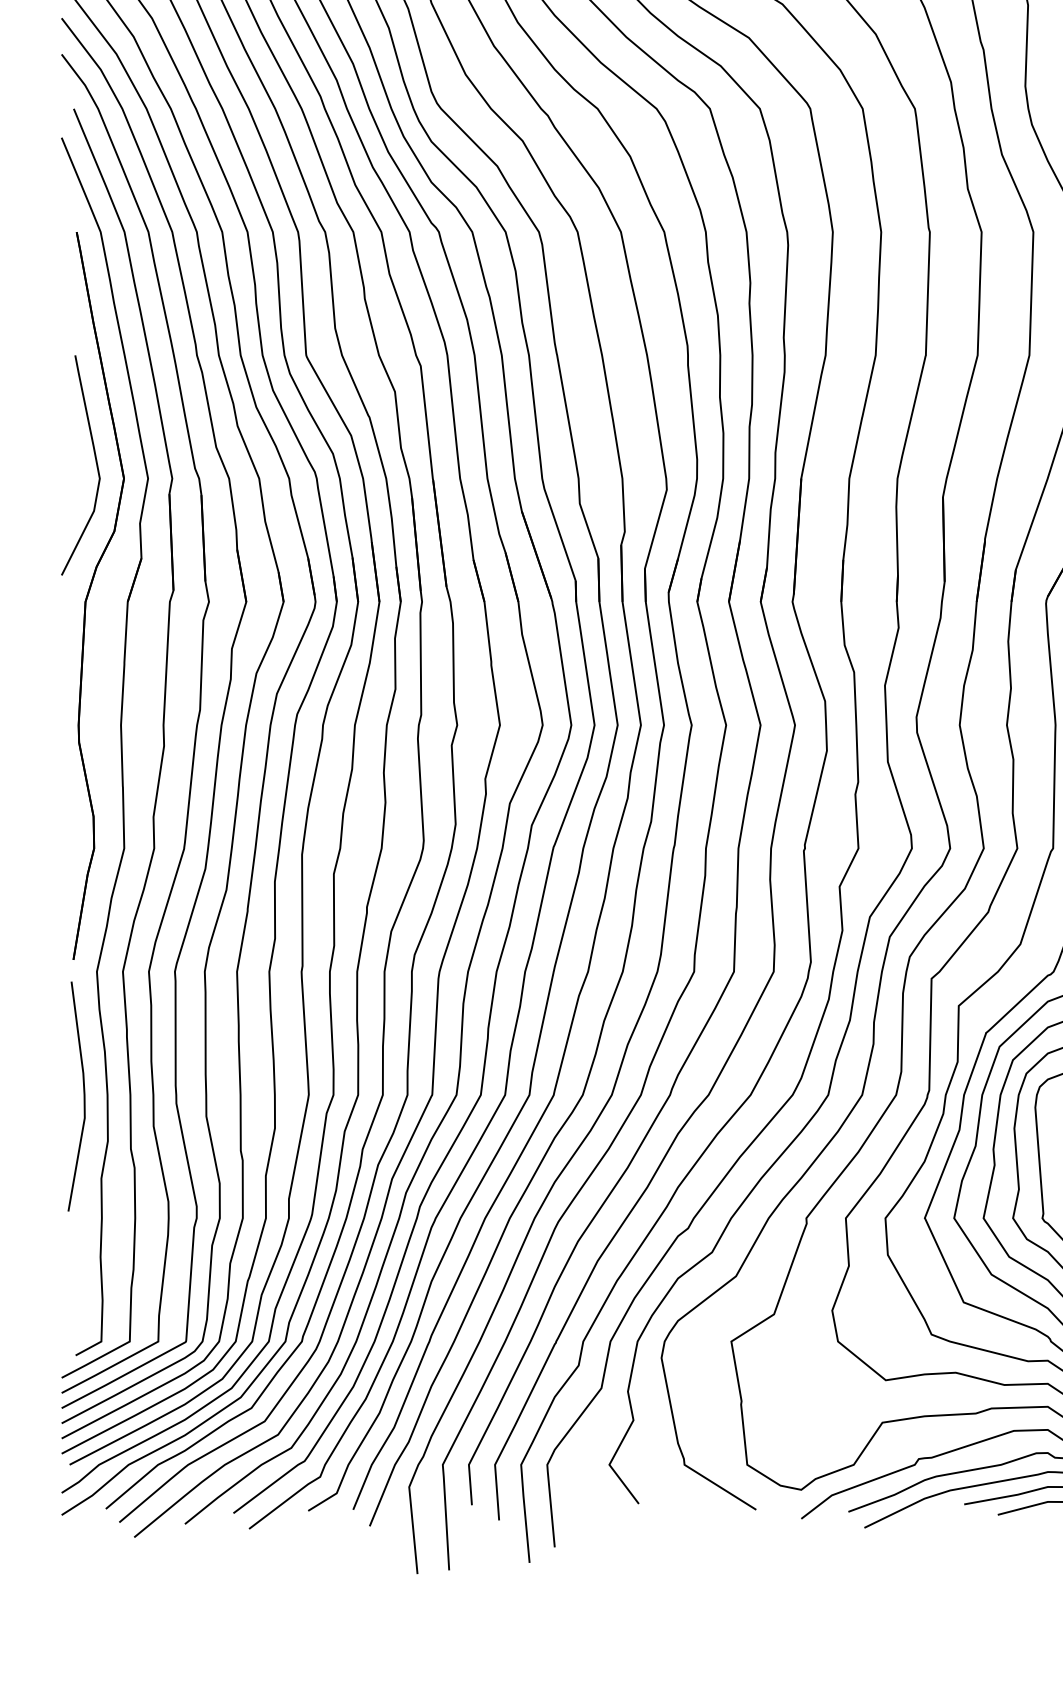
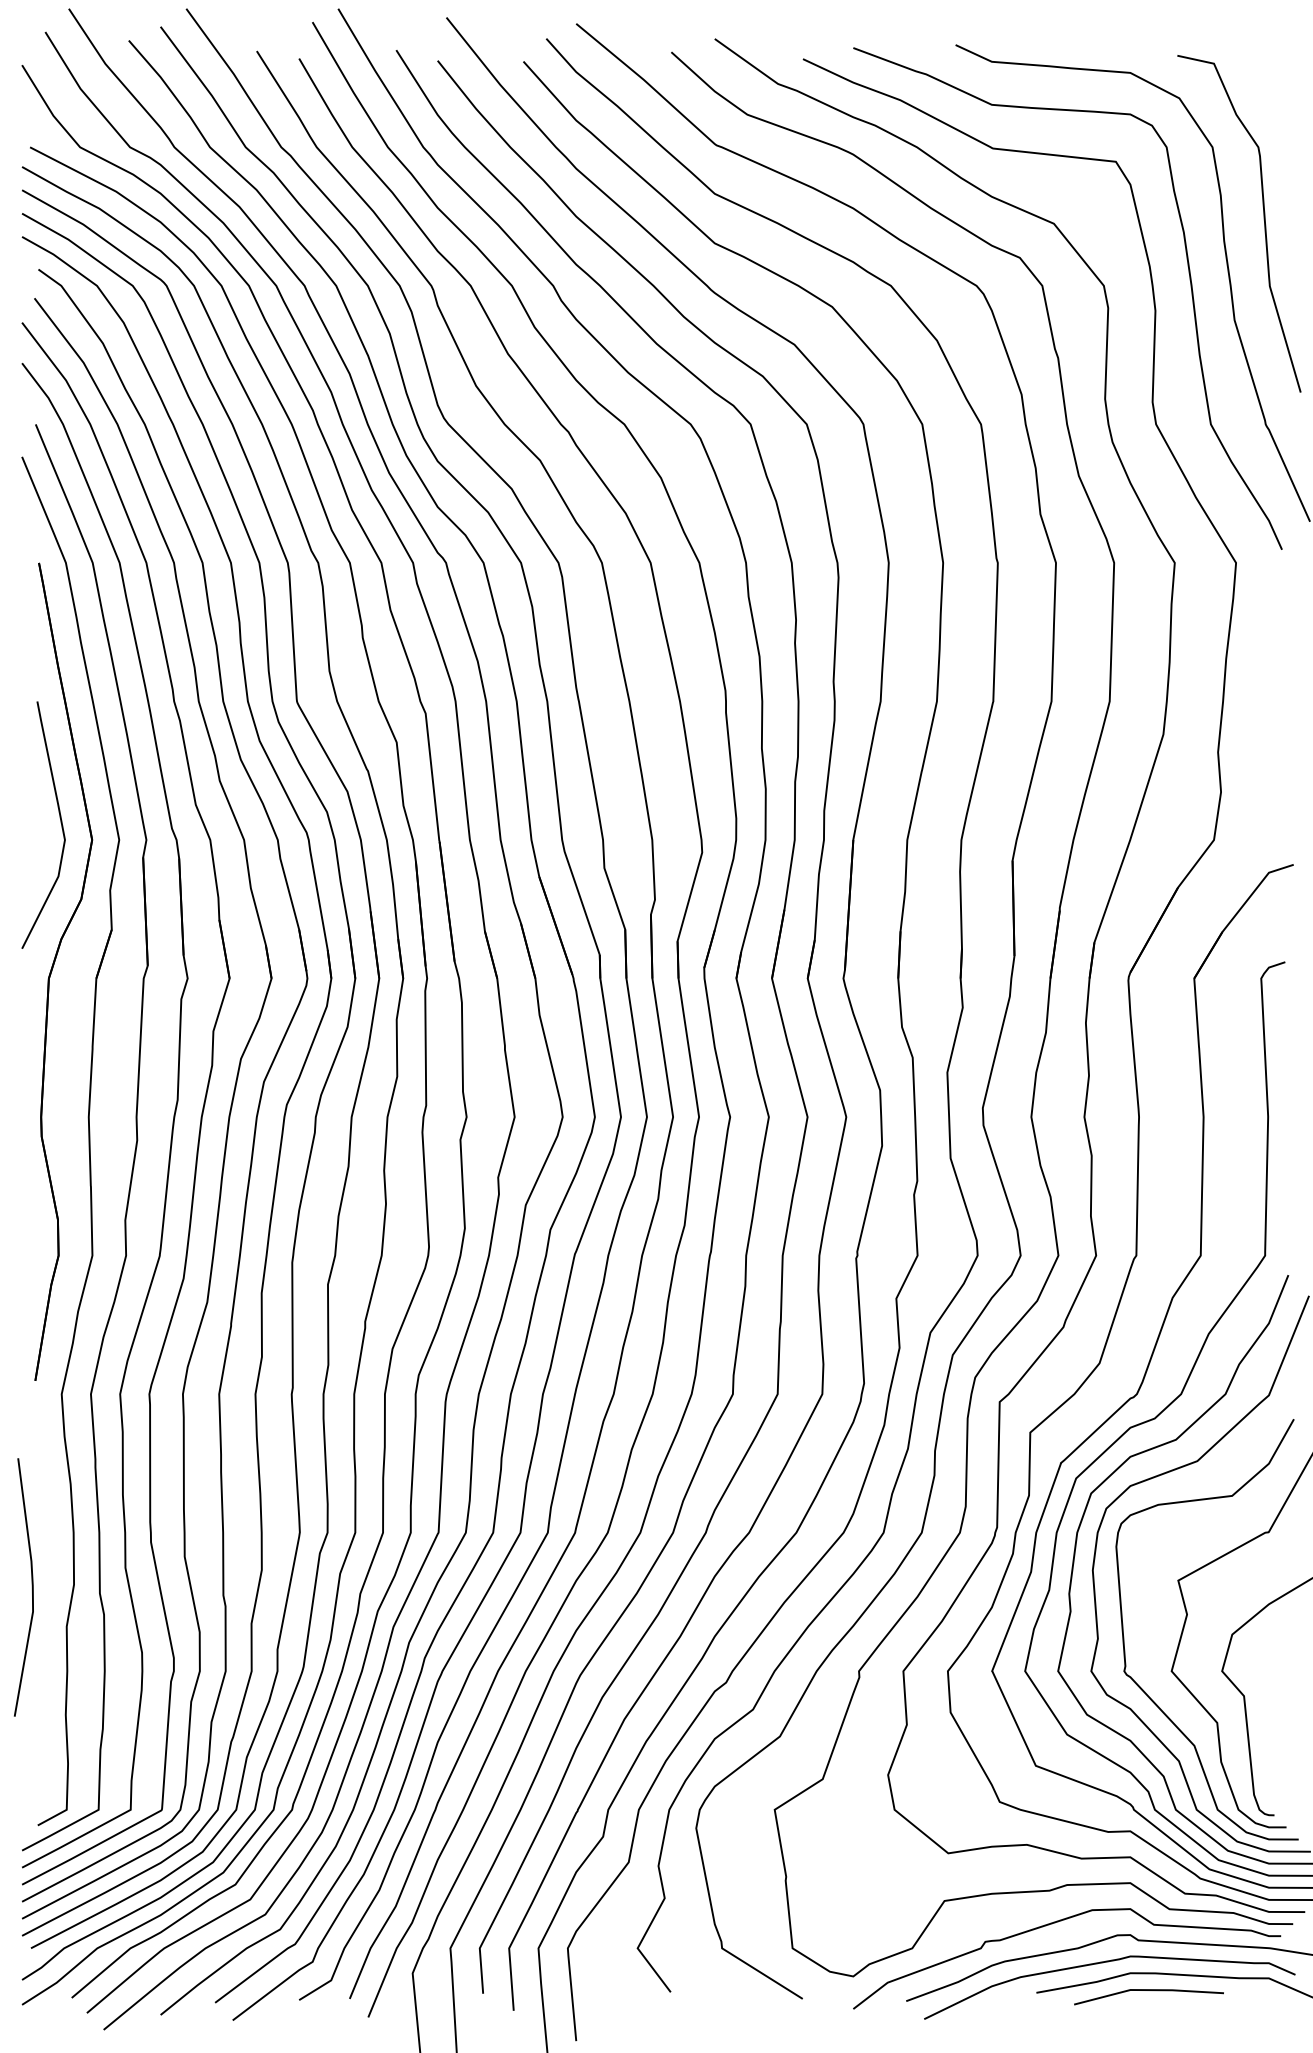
line: (83, 1096) -> (31, 1587), moved

